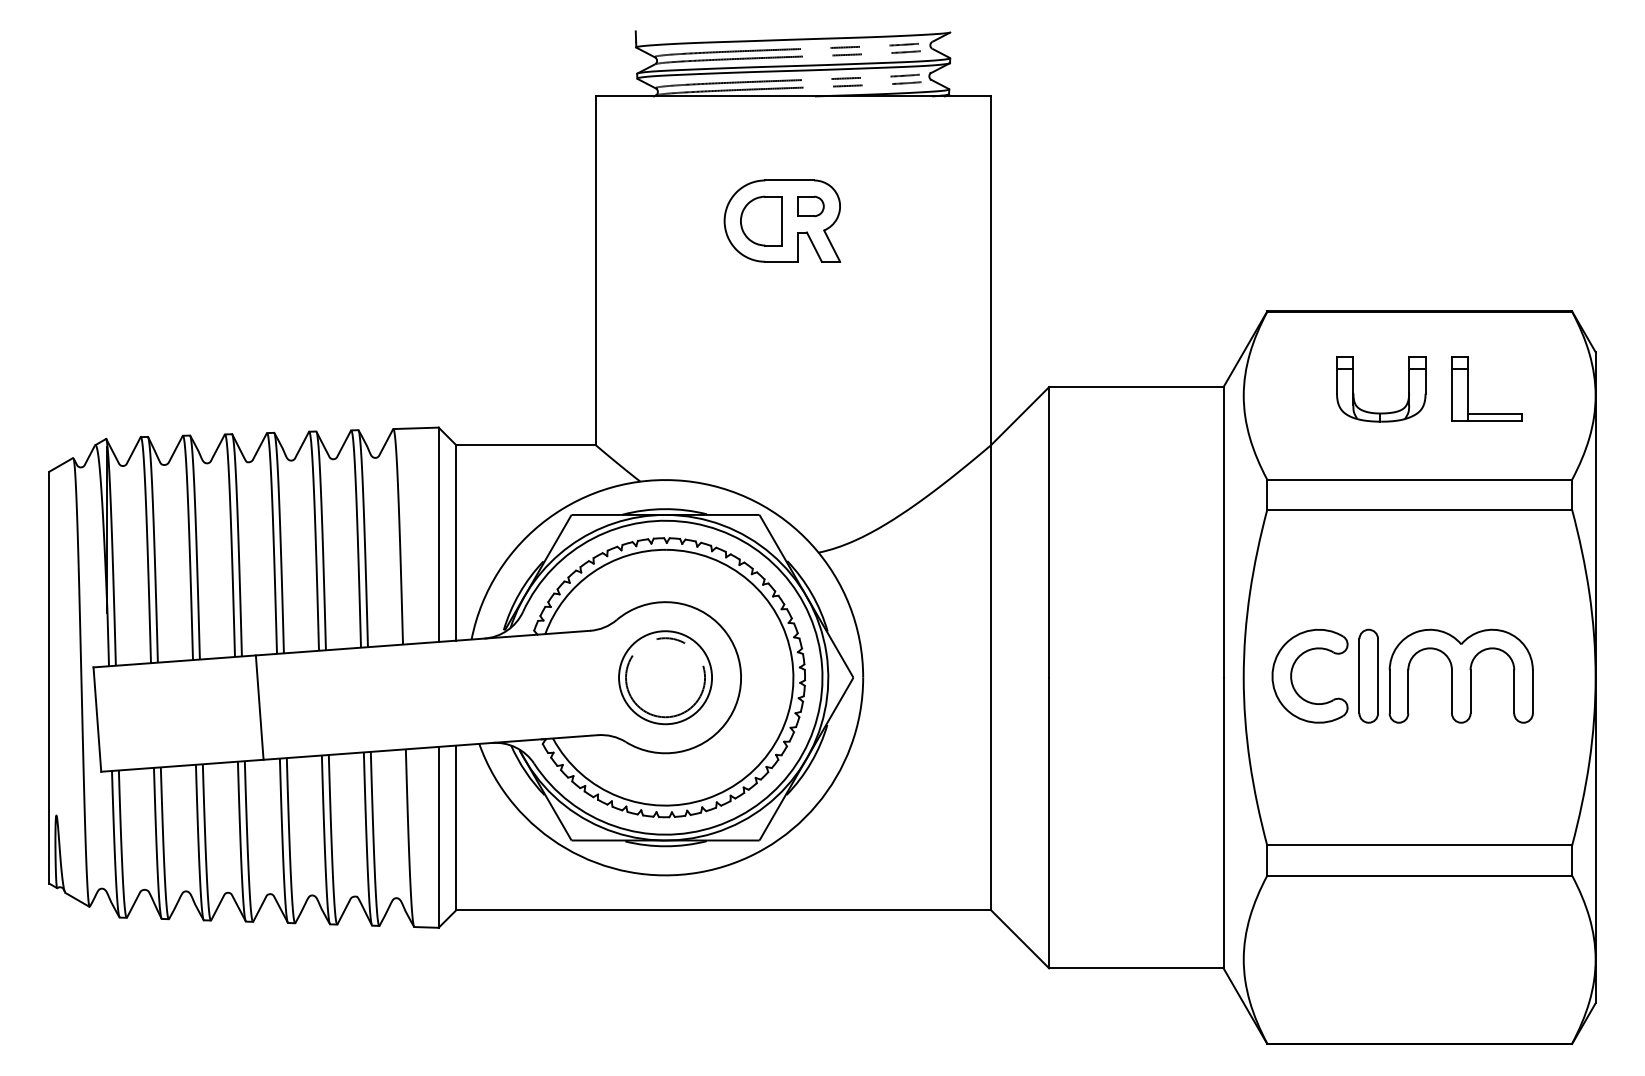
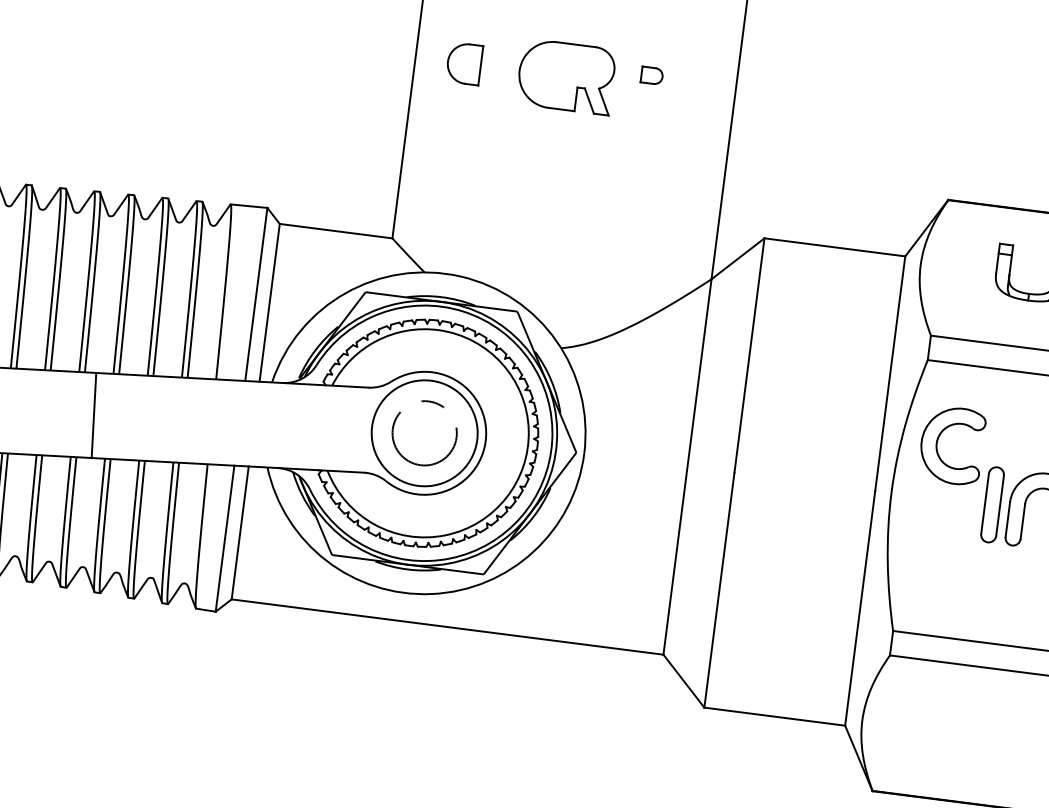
part: (810, 206) -> (651, 75), moved
part: (761, 220) -> (464, 63), moved
part: (1292, 675) -> (937, 443), moved
circle: (665, 677) -> (424, 433), size x1.4

